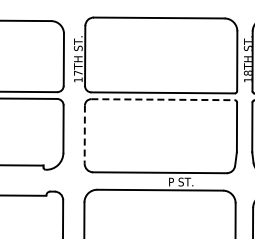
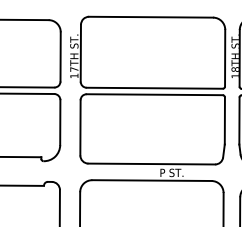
line: (163, 99) -> (155, 94), dashed -> solid
line: (84, 135) -> (80, 128), dashed -> solid

